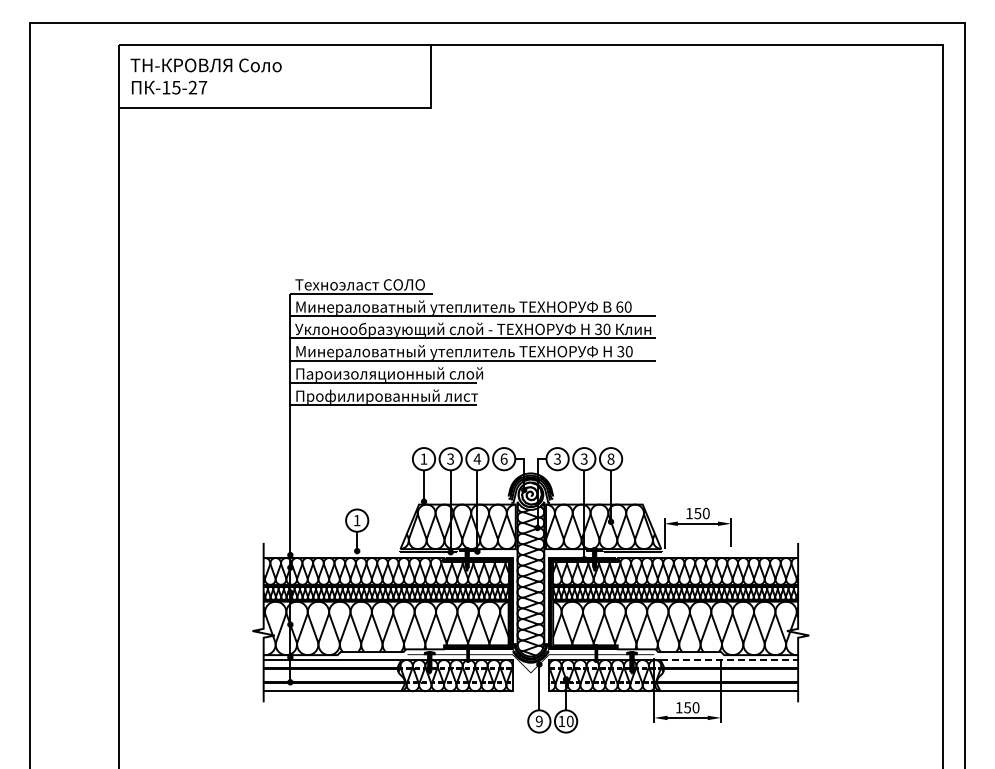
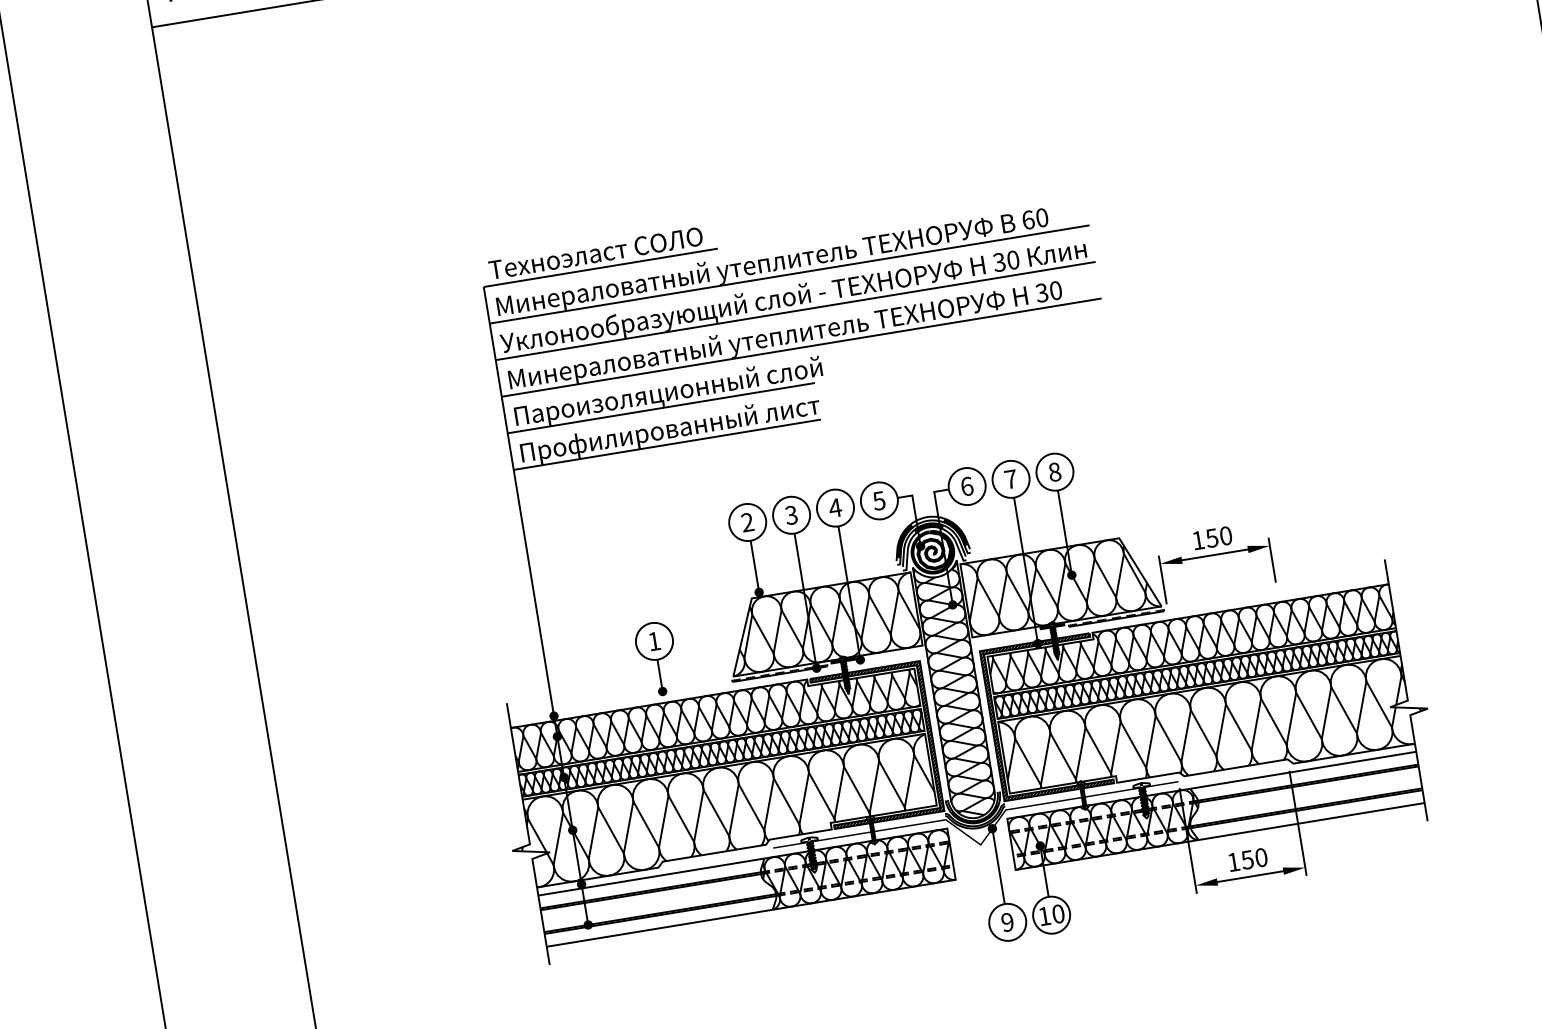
text: (423, 458) -> (746, 521), 1 -> 2
text: (503, 458) -> (878, 500), 6 -> 5
text: (557, 458) -> (966, 485), 3 -> 6
text: (583, 458) -> (1009, 478), 3 -> 7
line: (729, 660) -> (1303, 771), dashed -> solid

